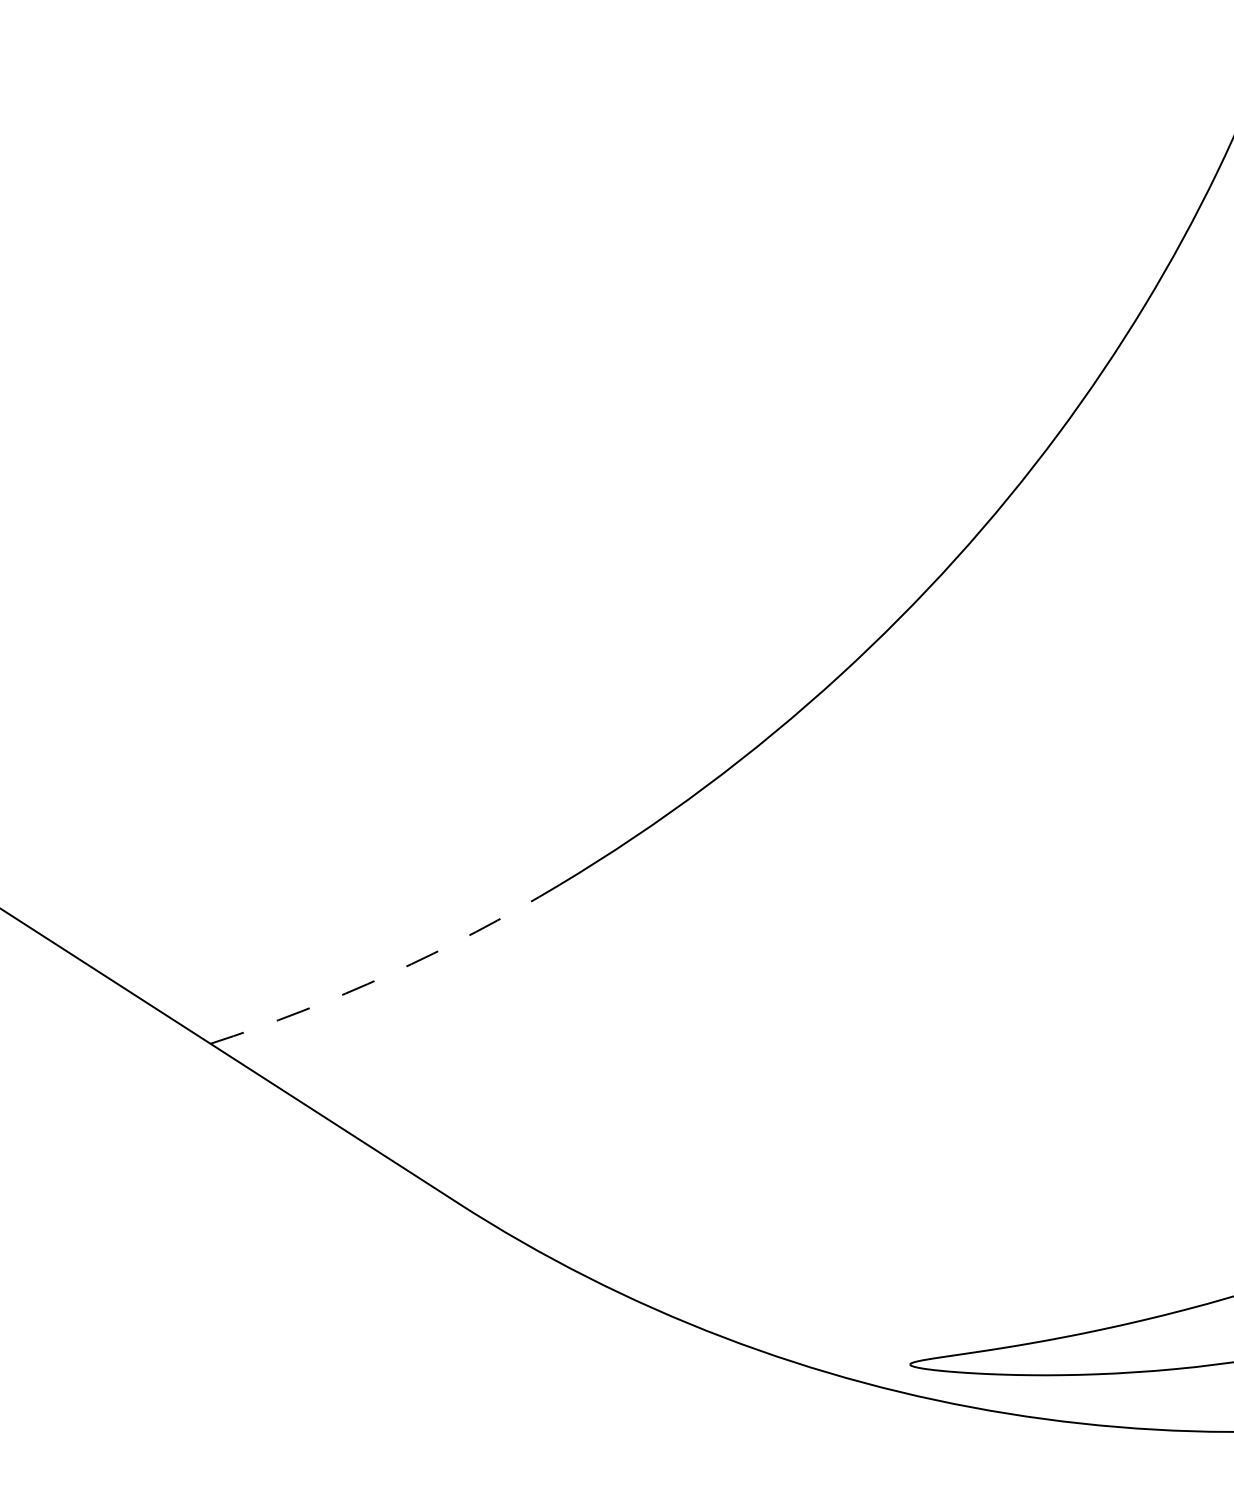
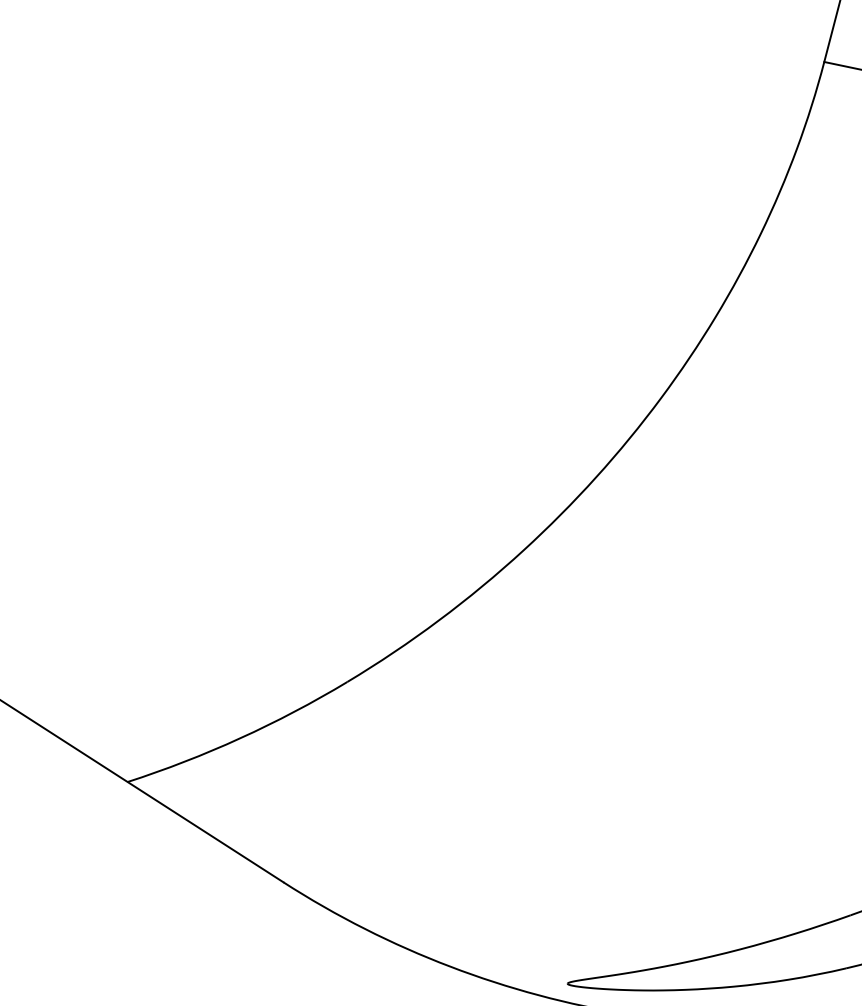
arc: (389, 974) -> (240, 738), dashed -> solid

